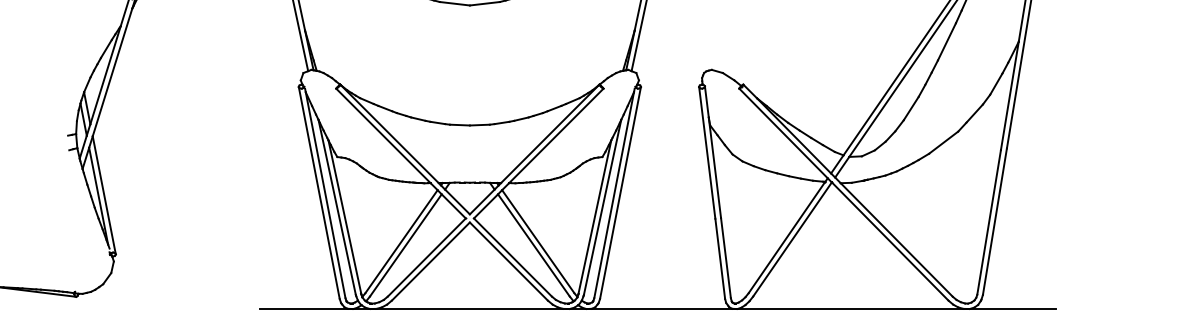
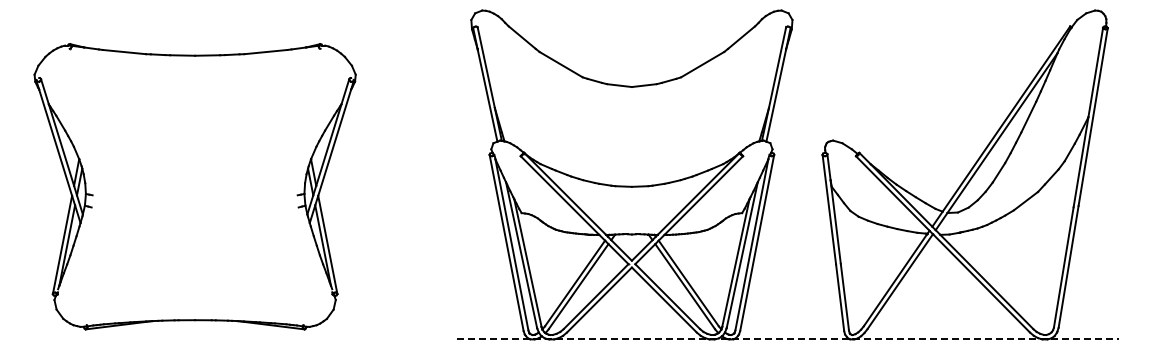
line: (658, 309) -> (788, 339), solid -> dashed

